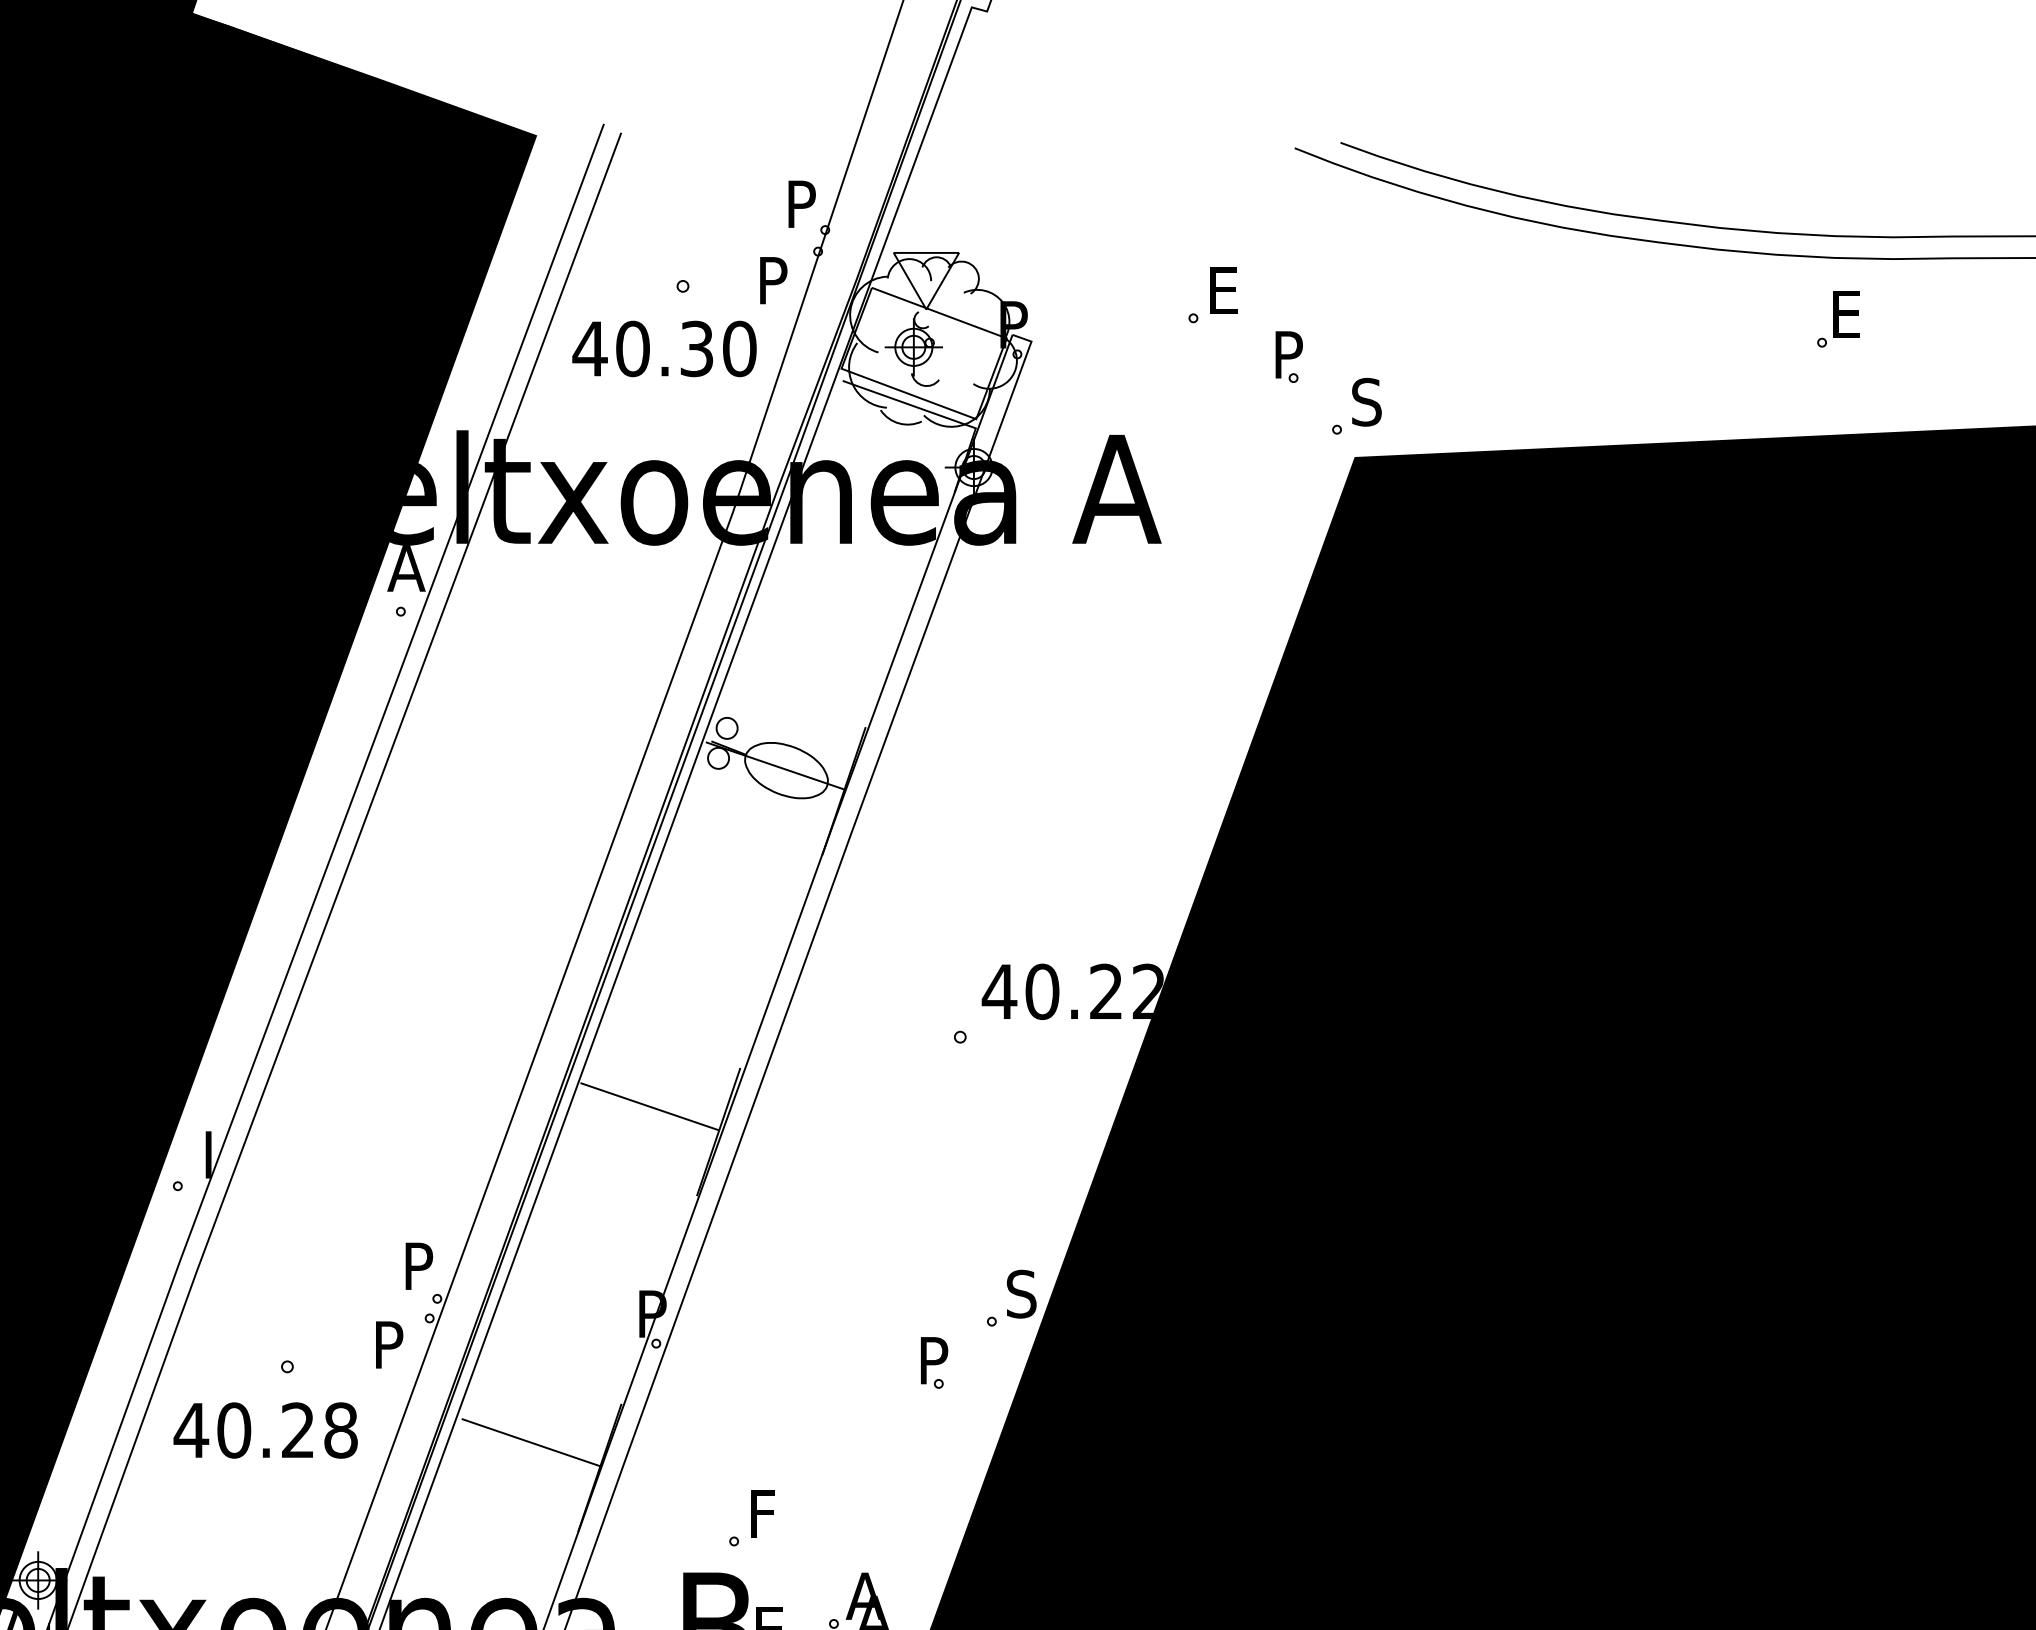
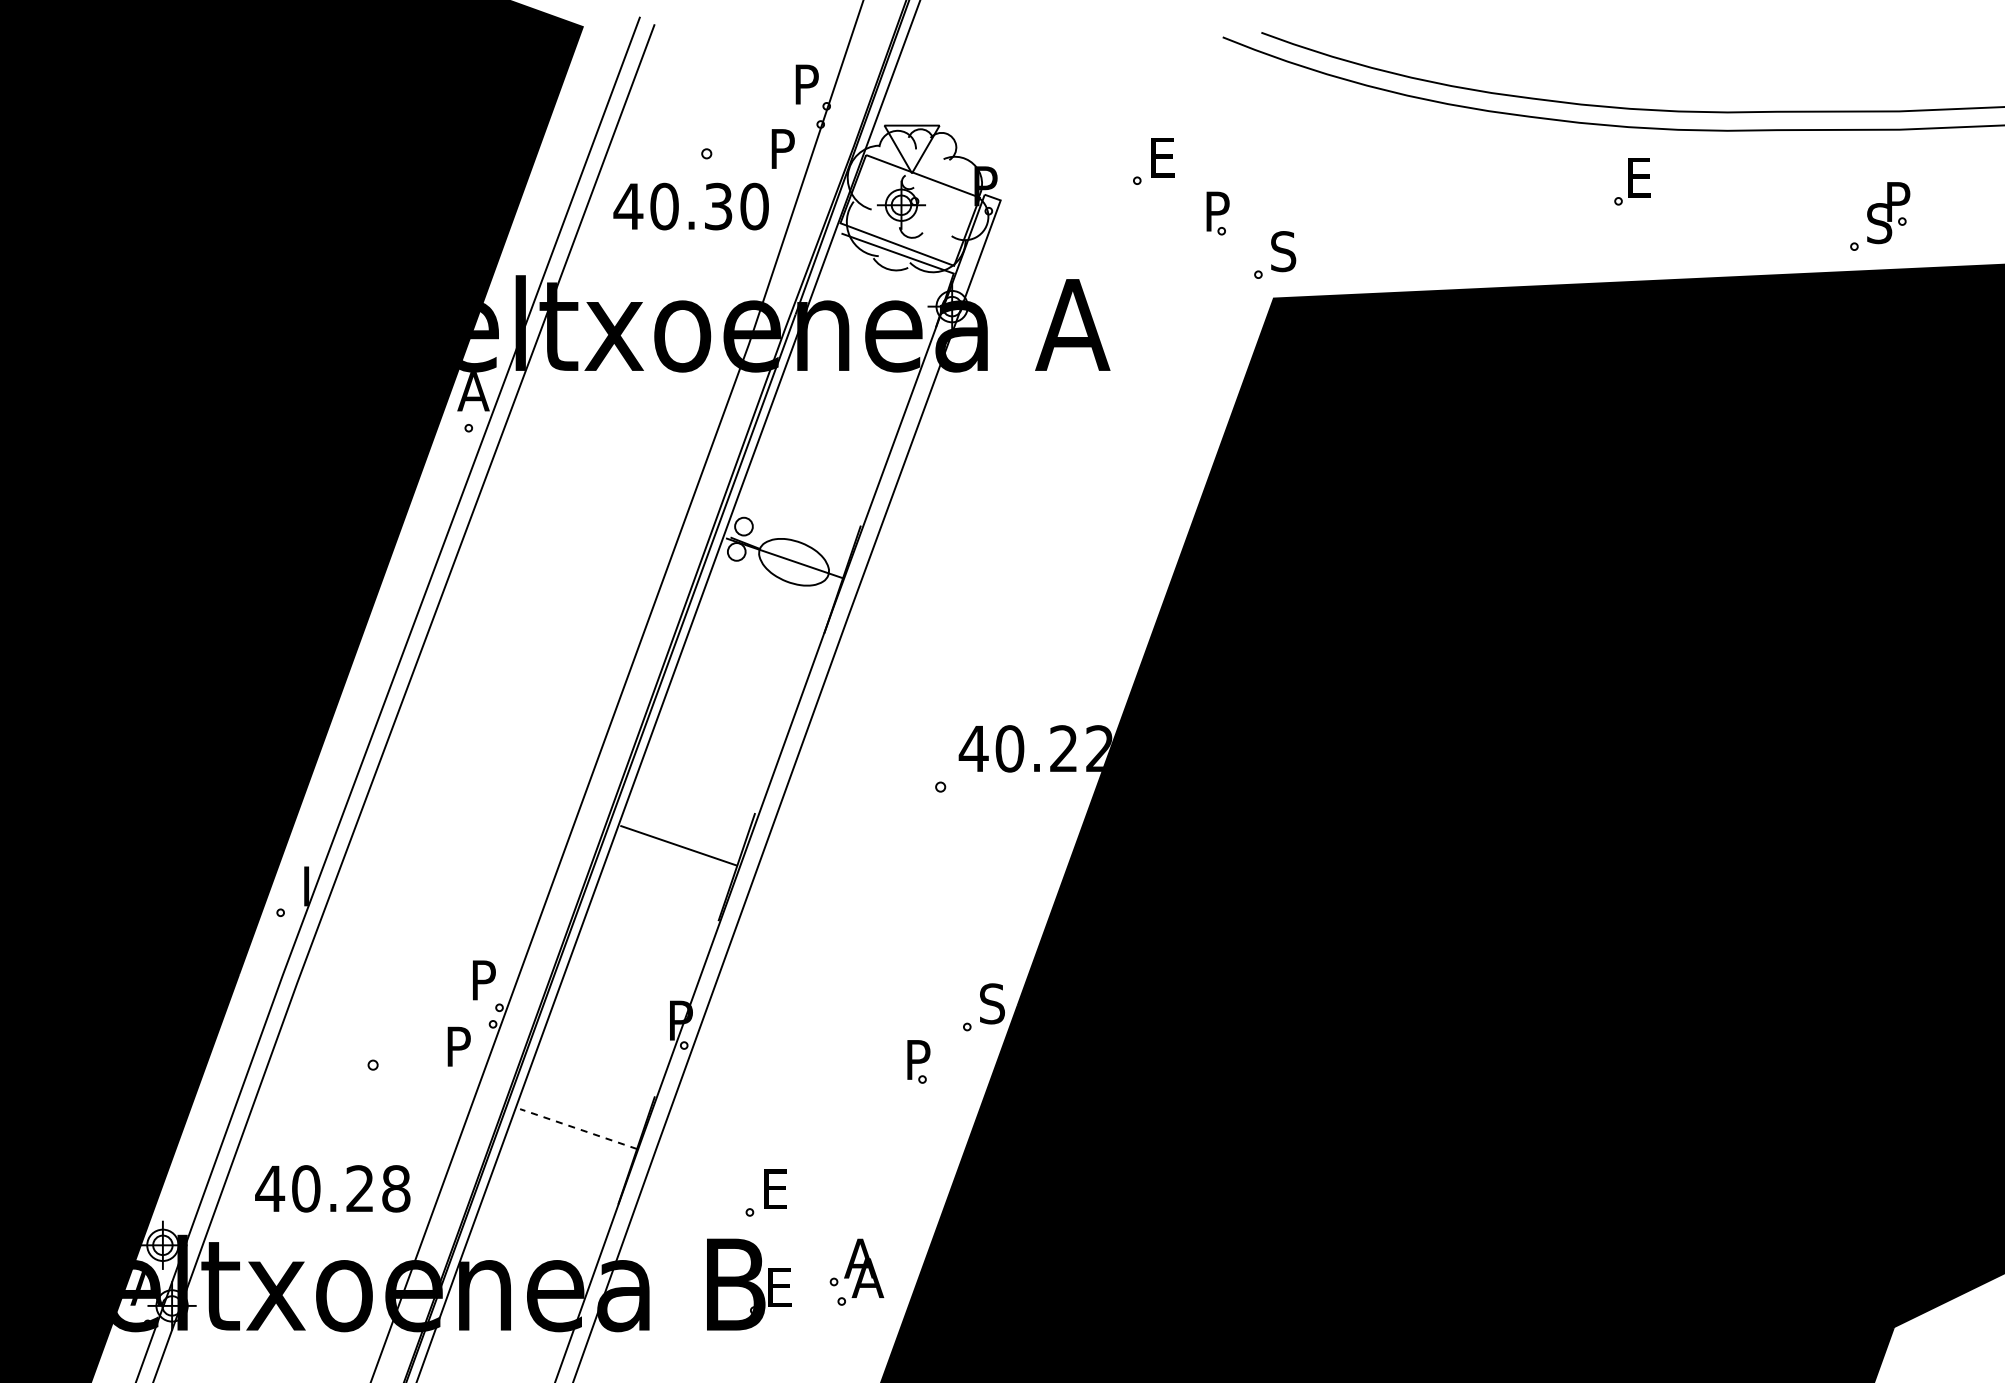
part: (1838, 319) -> (1632, 181), moved
text: (265, 1430) -> (332, 1188), moved
line: (530, 1443) -> (578, 1129), solid -> dashed
text: (766, 1513) -> (777, 1188), F -> E

